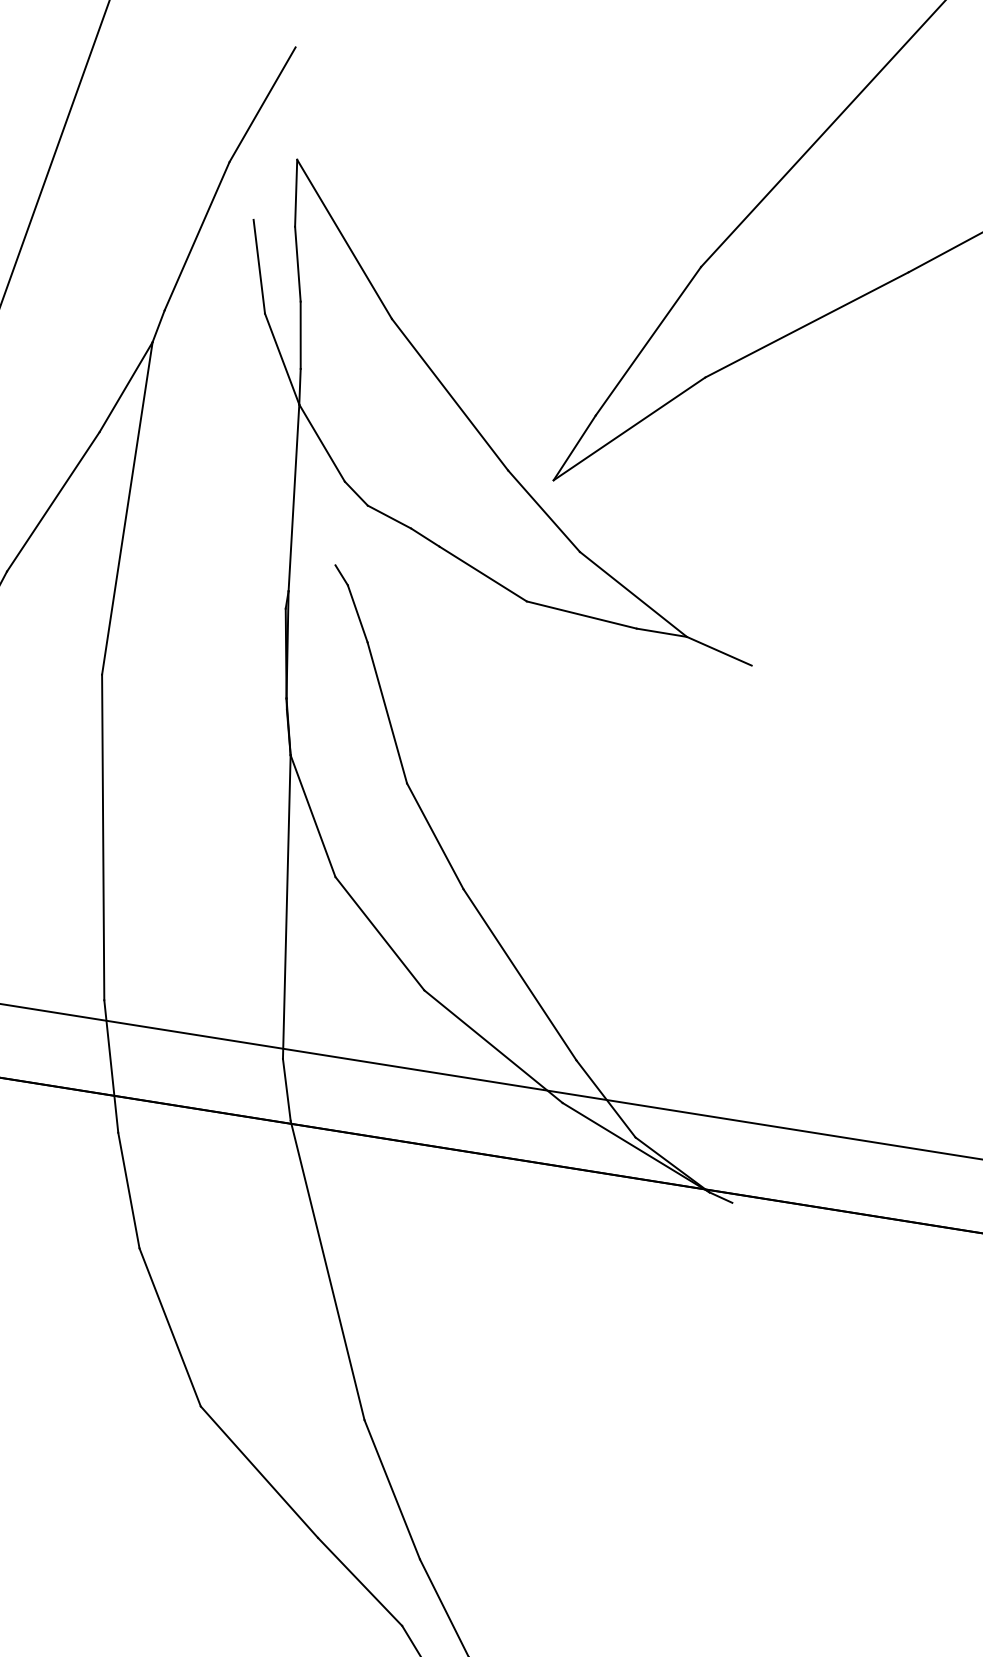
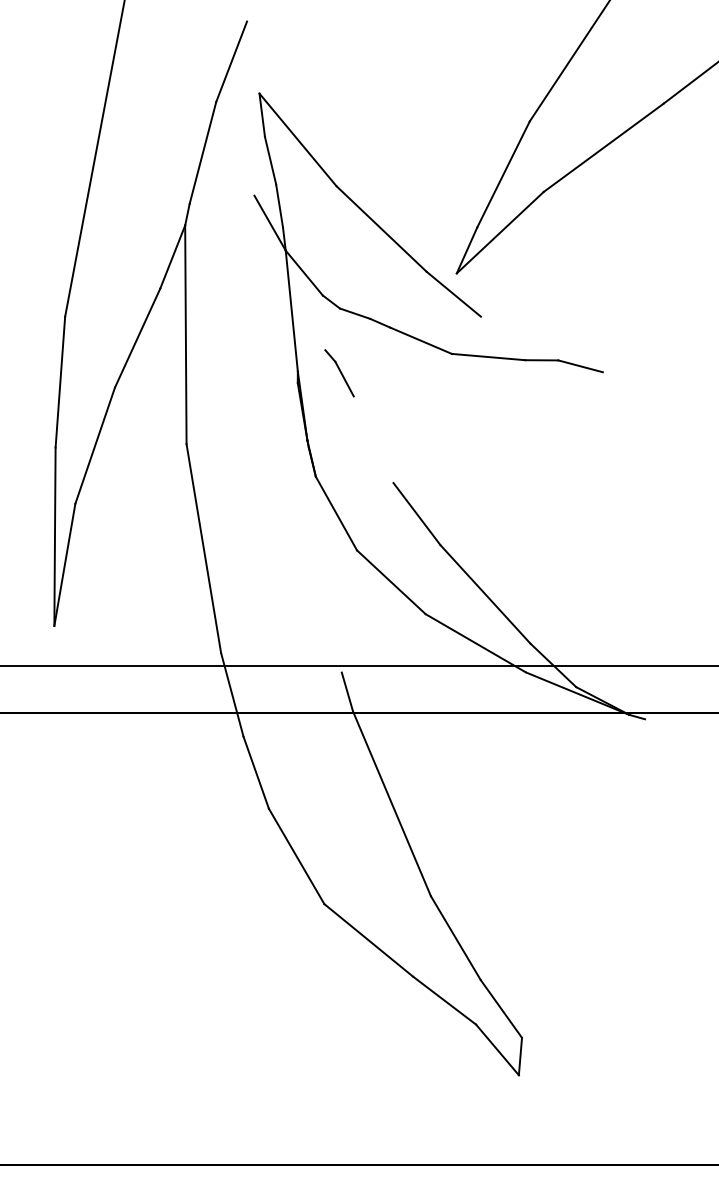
line: (258, 265) -> (245, 165), removed
line: (633, 594) -> (519, 338), removed
line: (387, 712) -> (373, 439), removed
line: (286, 906) -> (328, 574), removed

